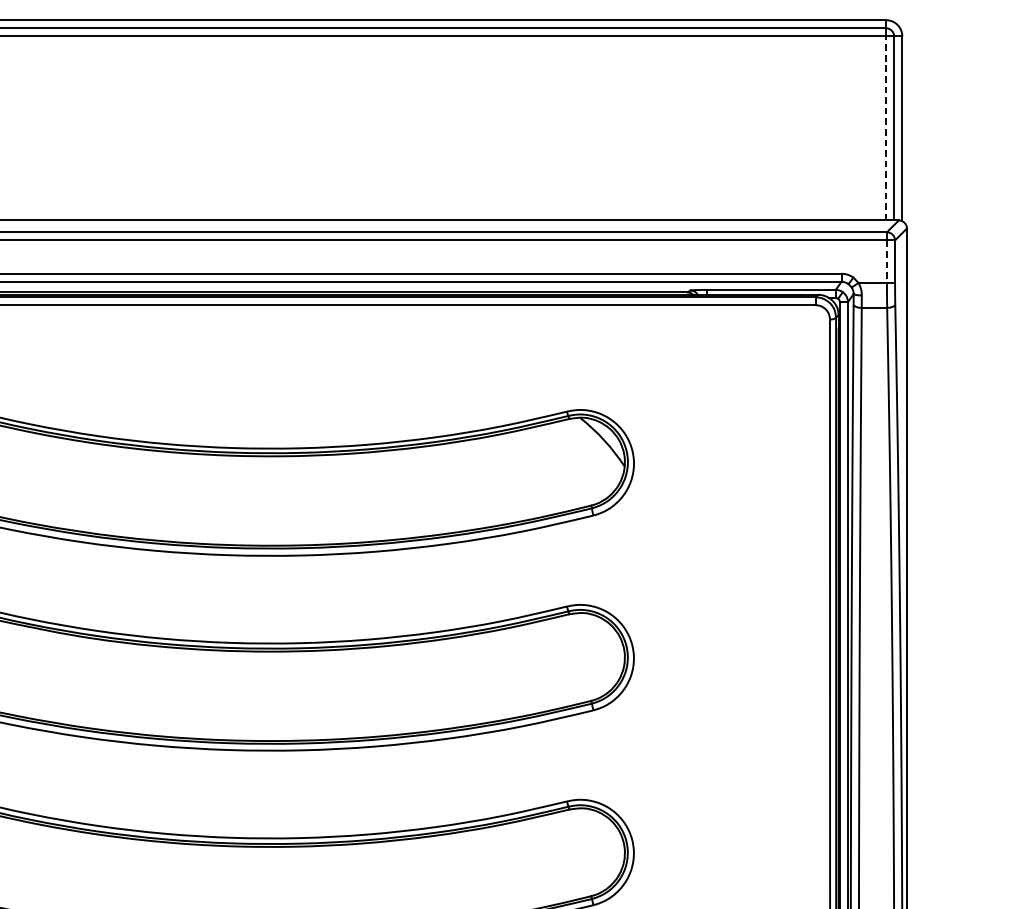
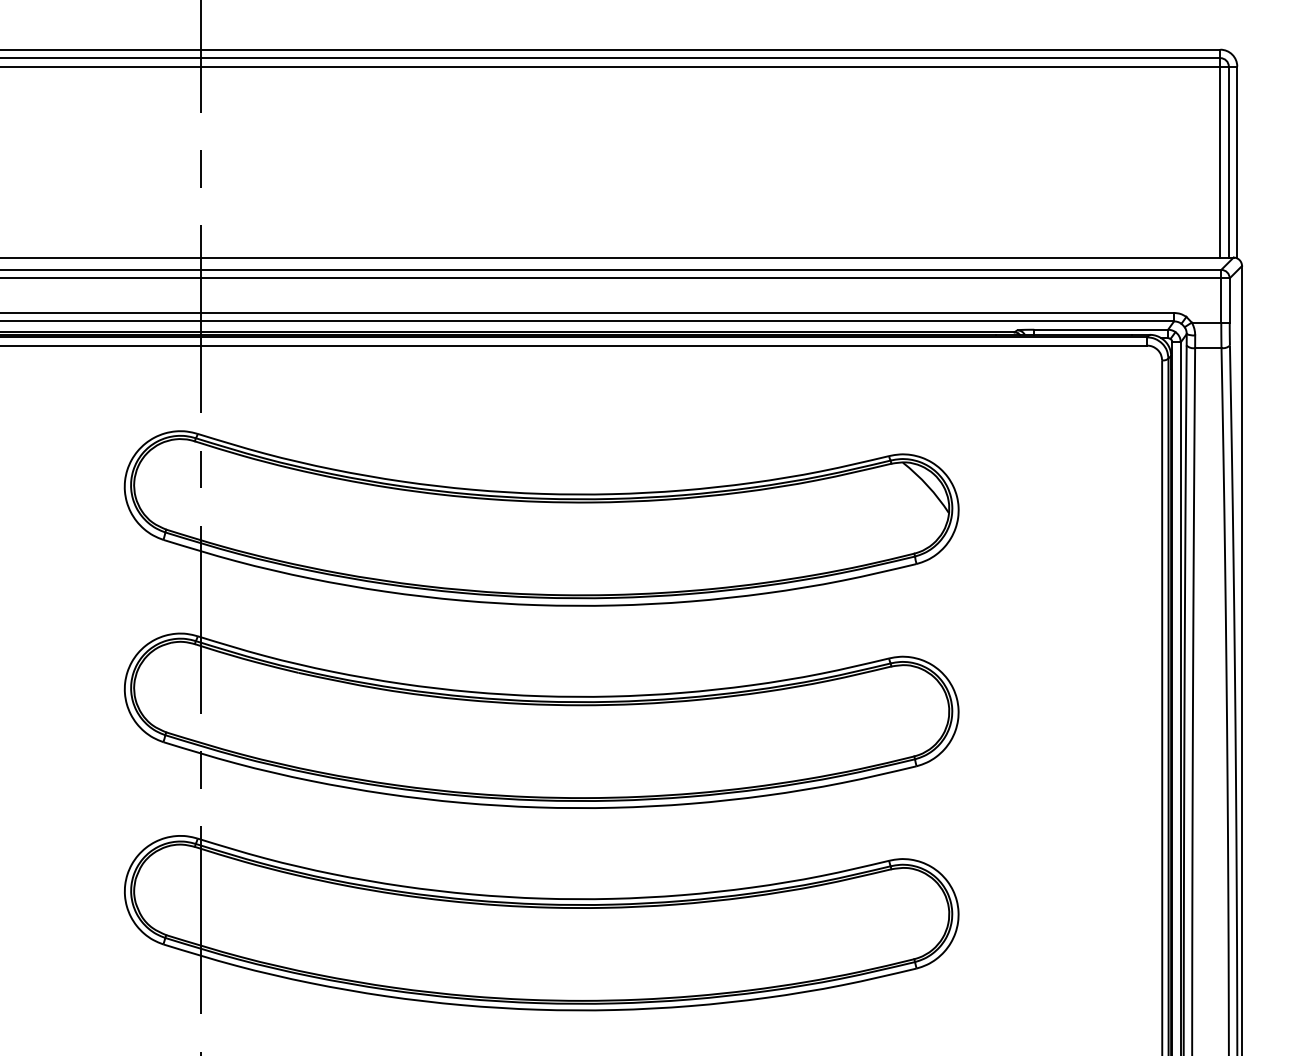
line: (886, 128) -> (1220, 162), dashed -> solid
line: (887, 261) -> (1221, 300), dashed -> solid

